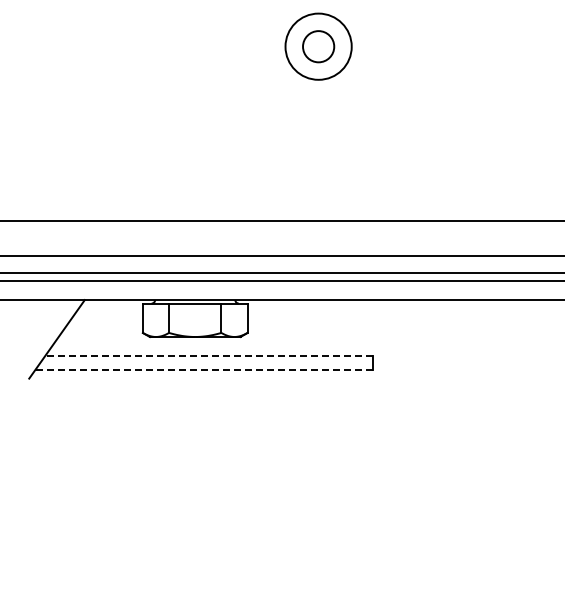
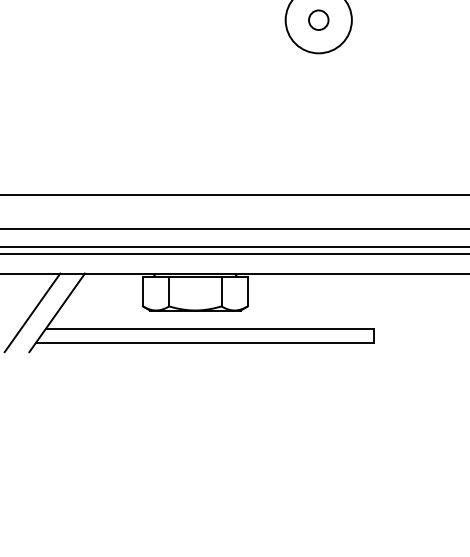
circle: (318, 46) -> (318, 20), size x0.62
line: (32, 339) -> (32, 313), added
line: (208, 355) -> (208, 329), dashed -> solid
line: (204, 369) -> (204, 343), dashed -> solid

